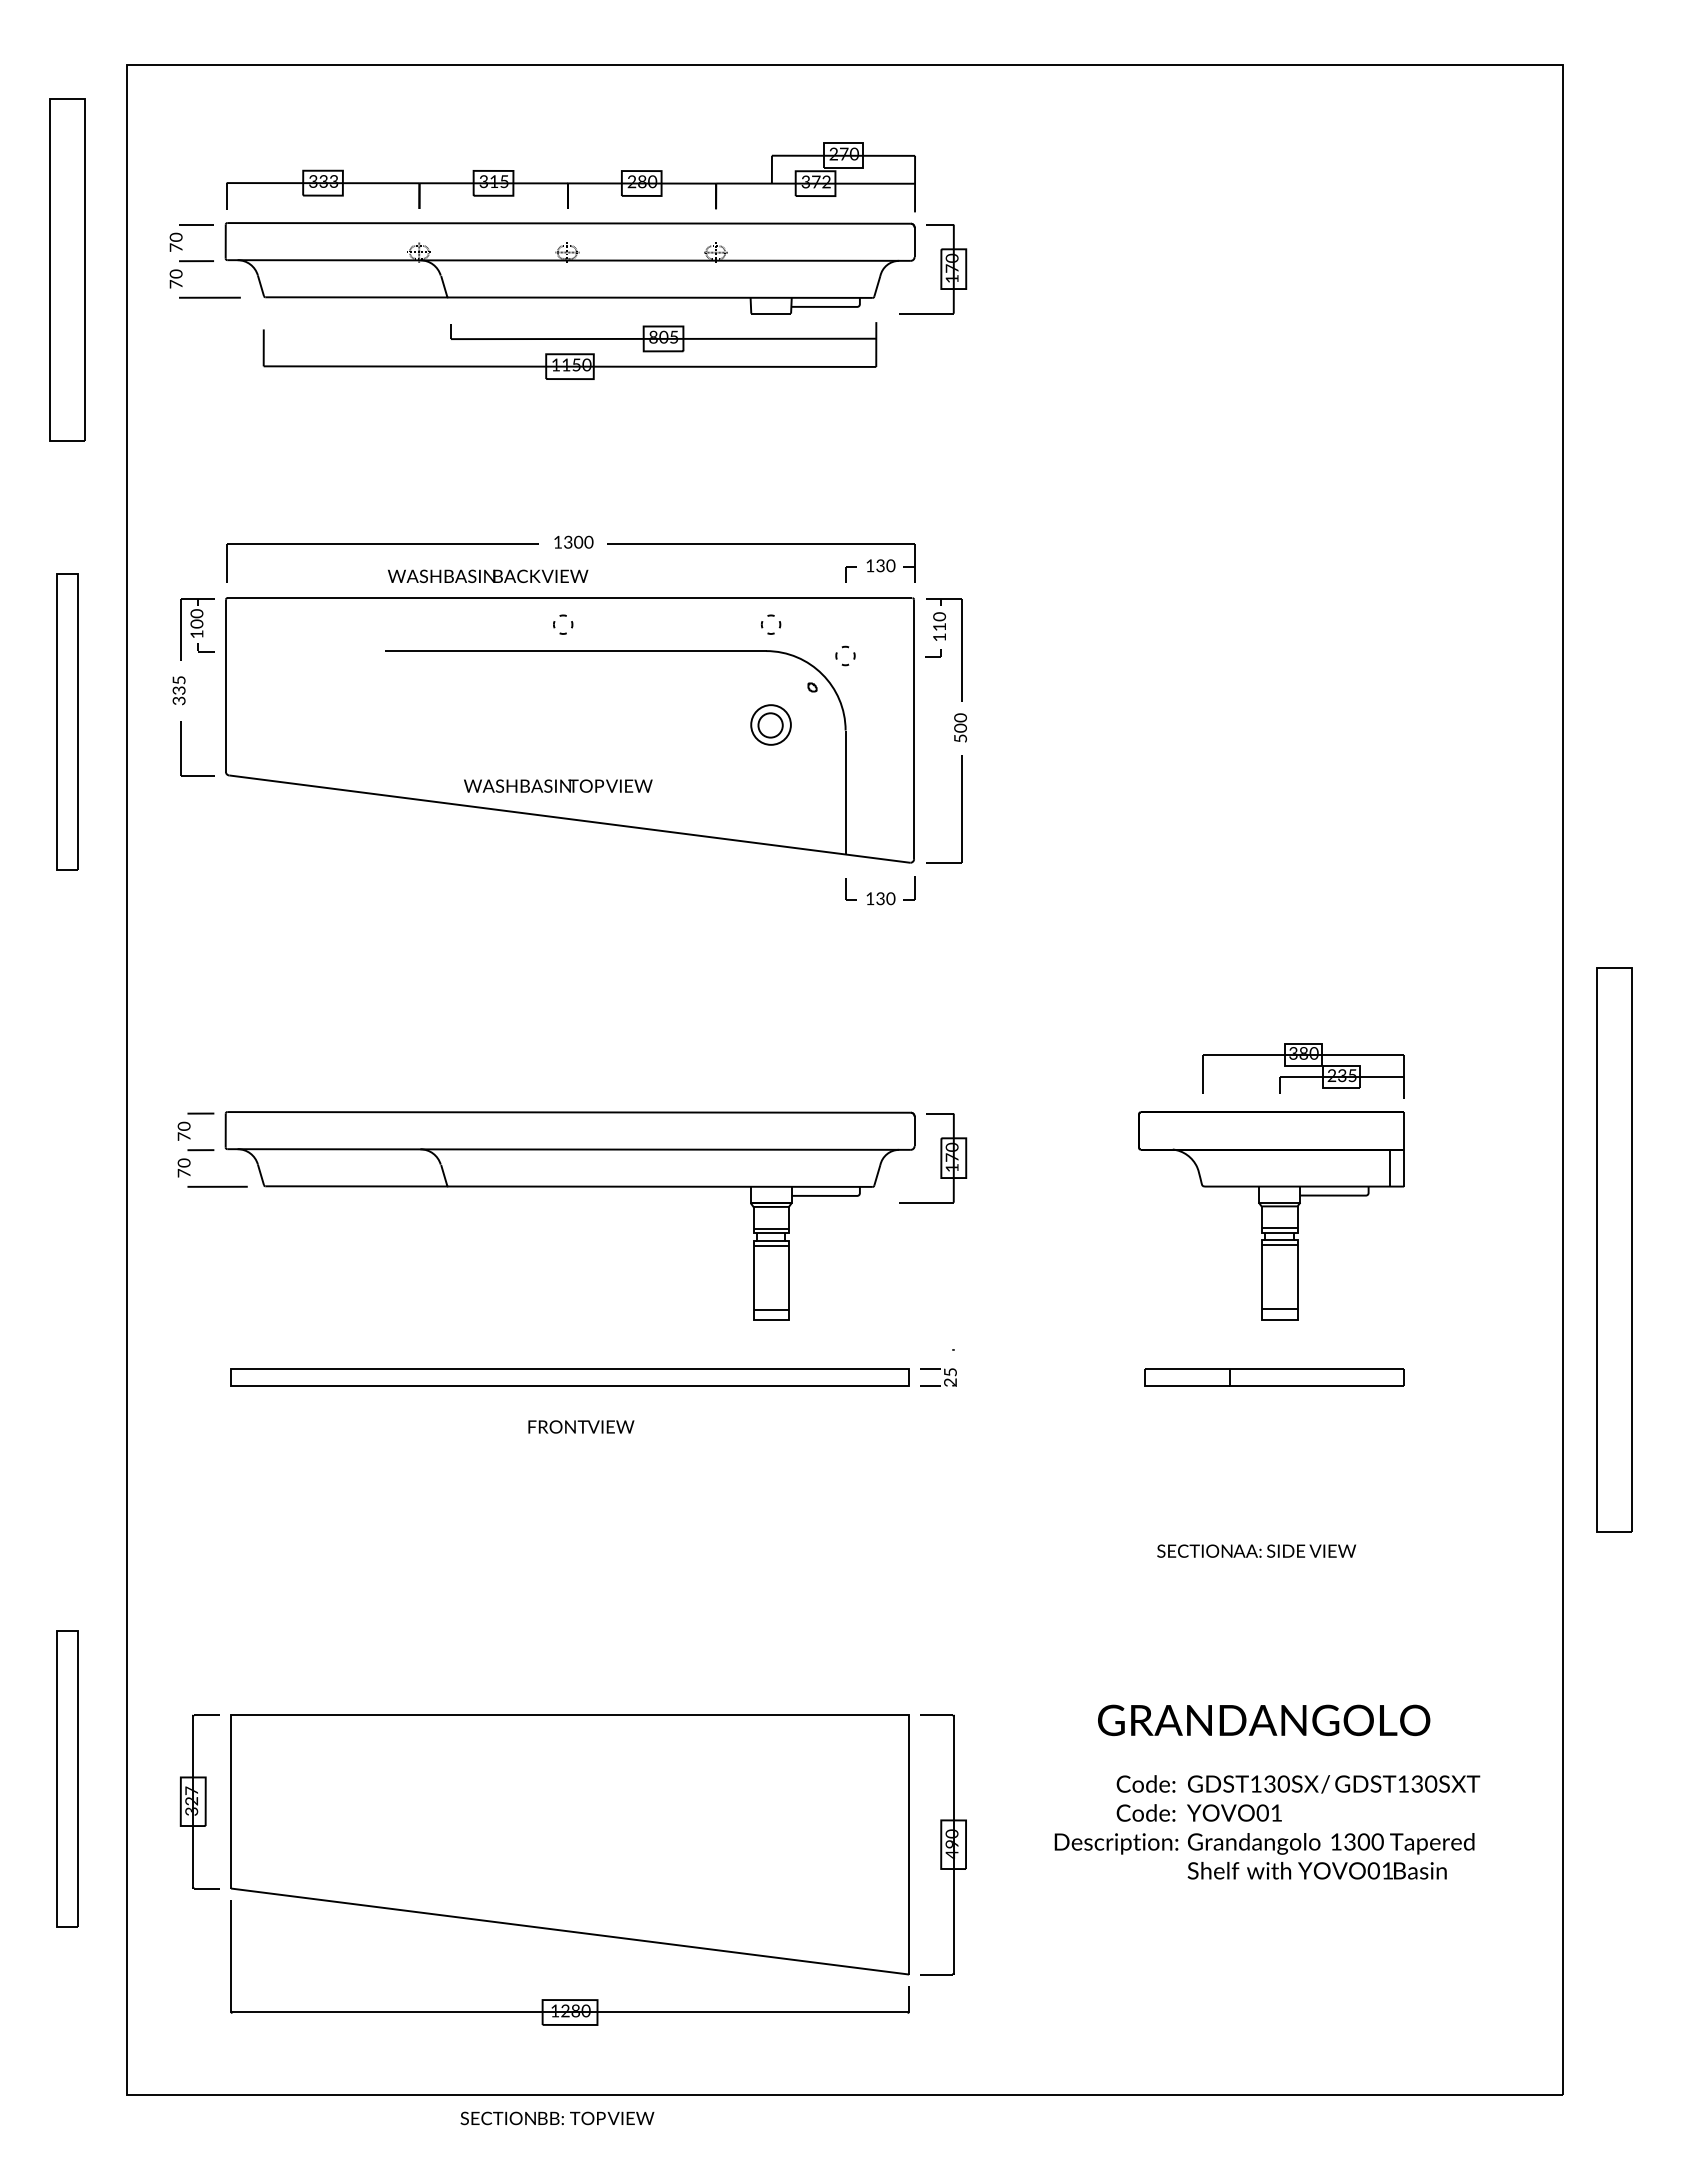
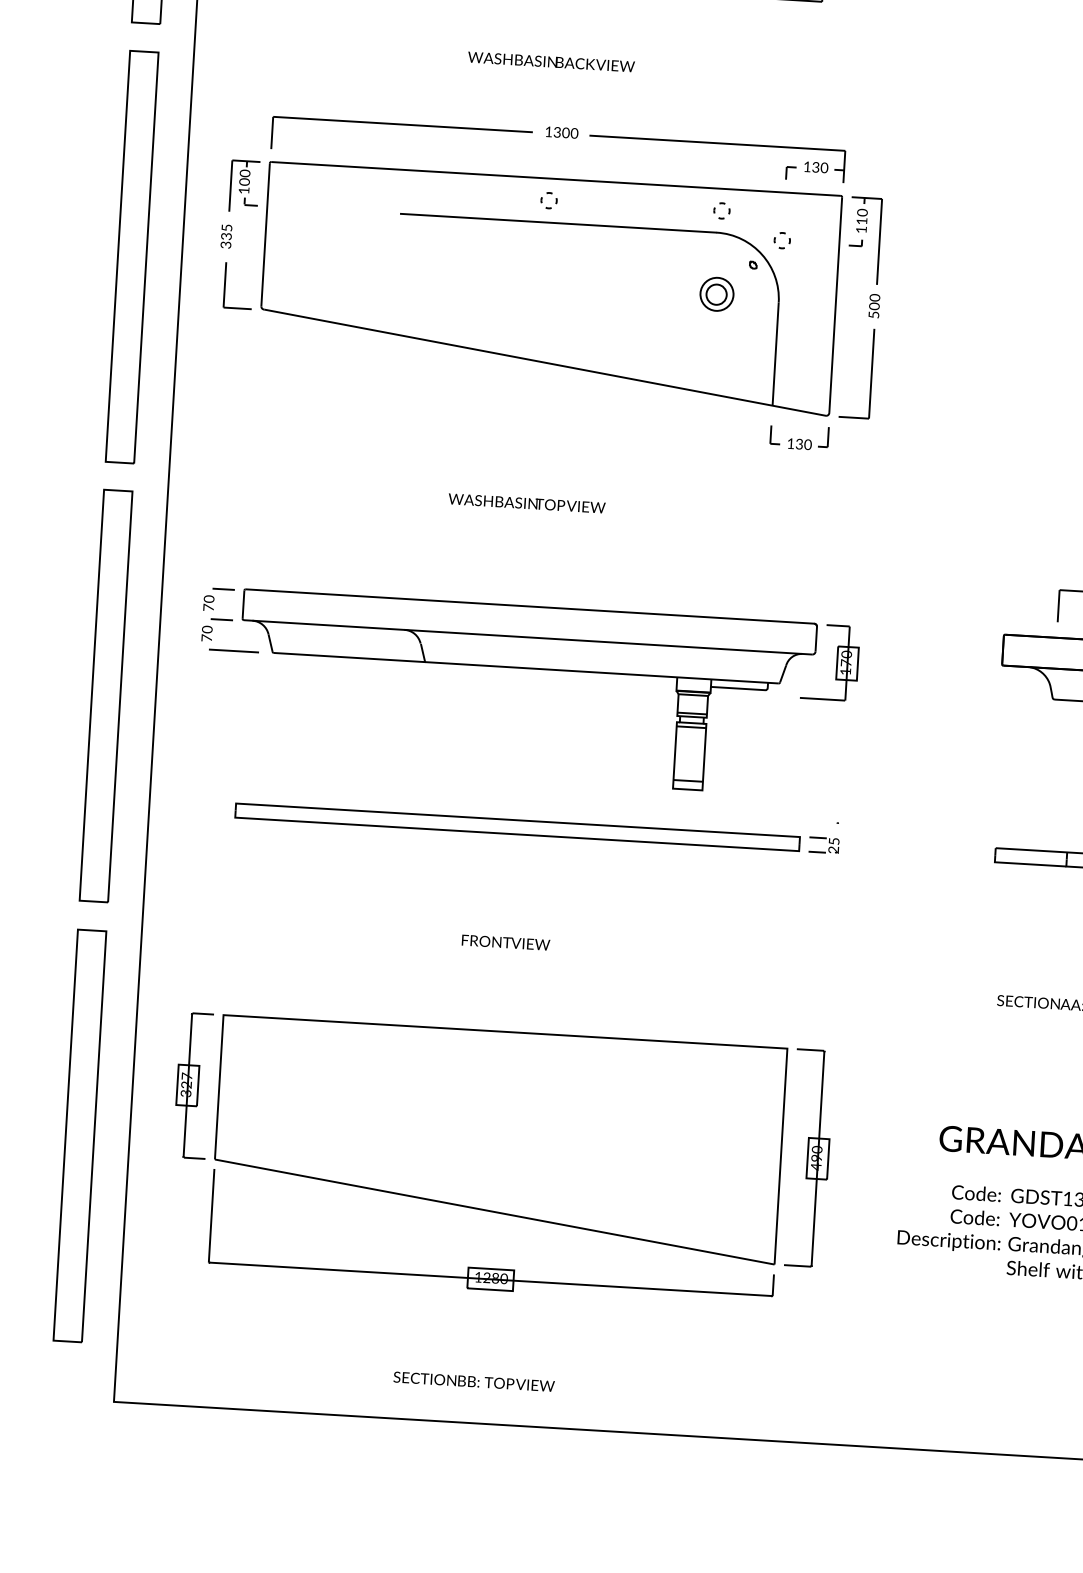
text: (488, 575) -> (551, 61), moved
part: (67, 721) -> (132, 256), size x1.67
text: (558, 785) -> (527, 502), moved
part: (67, 1249) -> (106, 695), added
text: (581, 1426) -> (506, 942), moved
part: (67, 1778) -> (79, 1135), size x1.67
part: (572, 1869) -> (499, 1160), moved
text: (557, 2118) -> (474, 1381), moved

